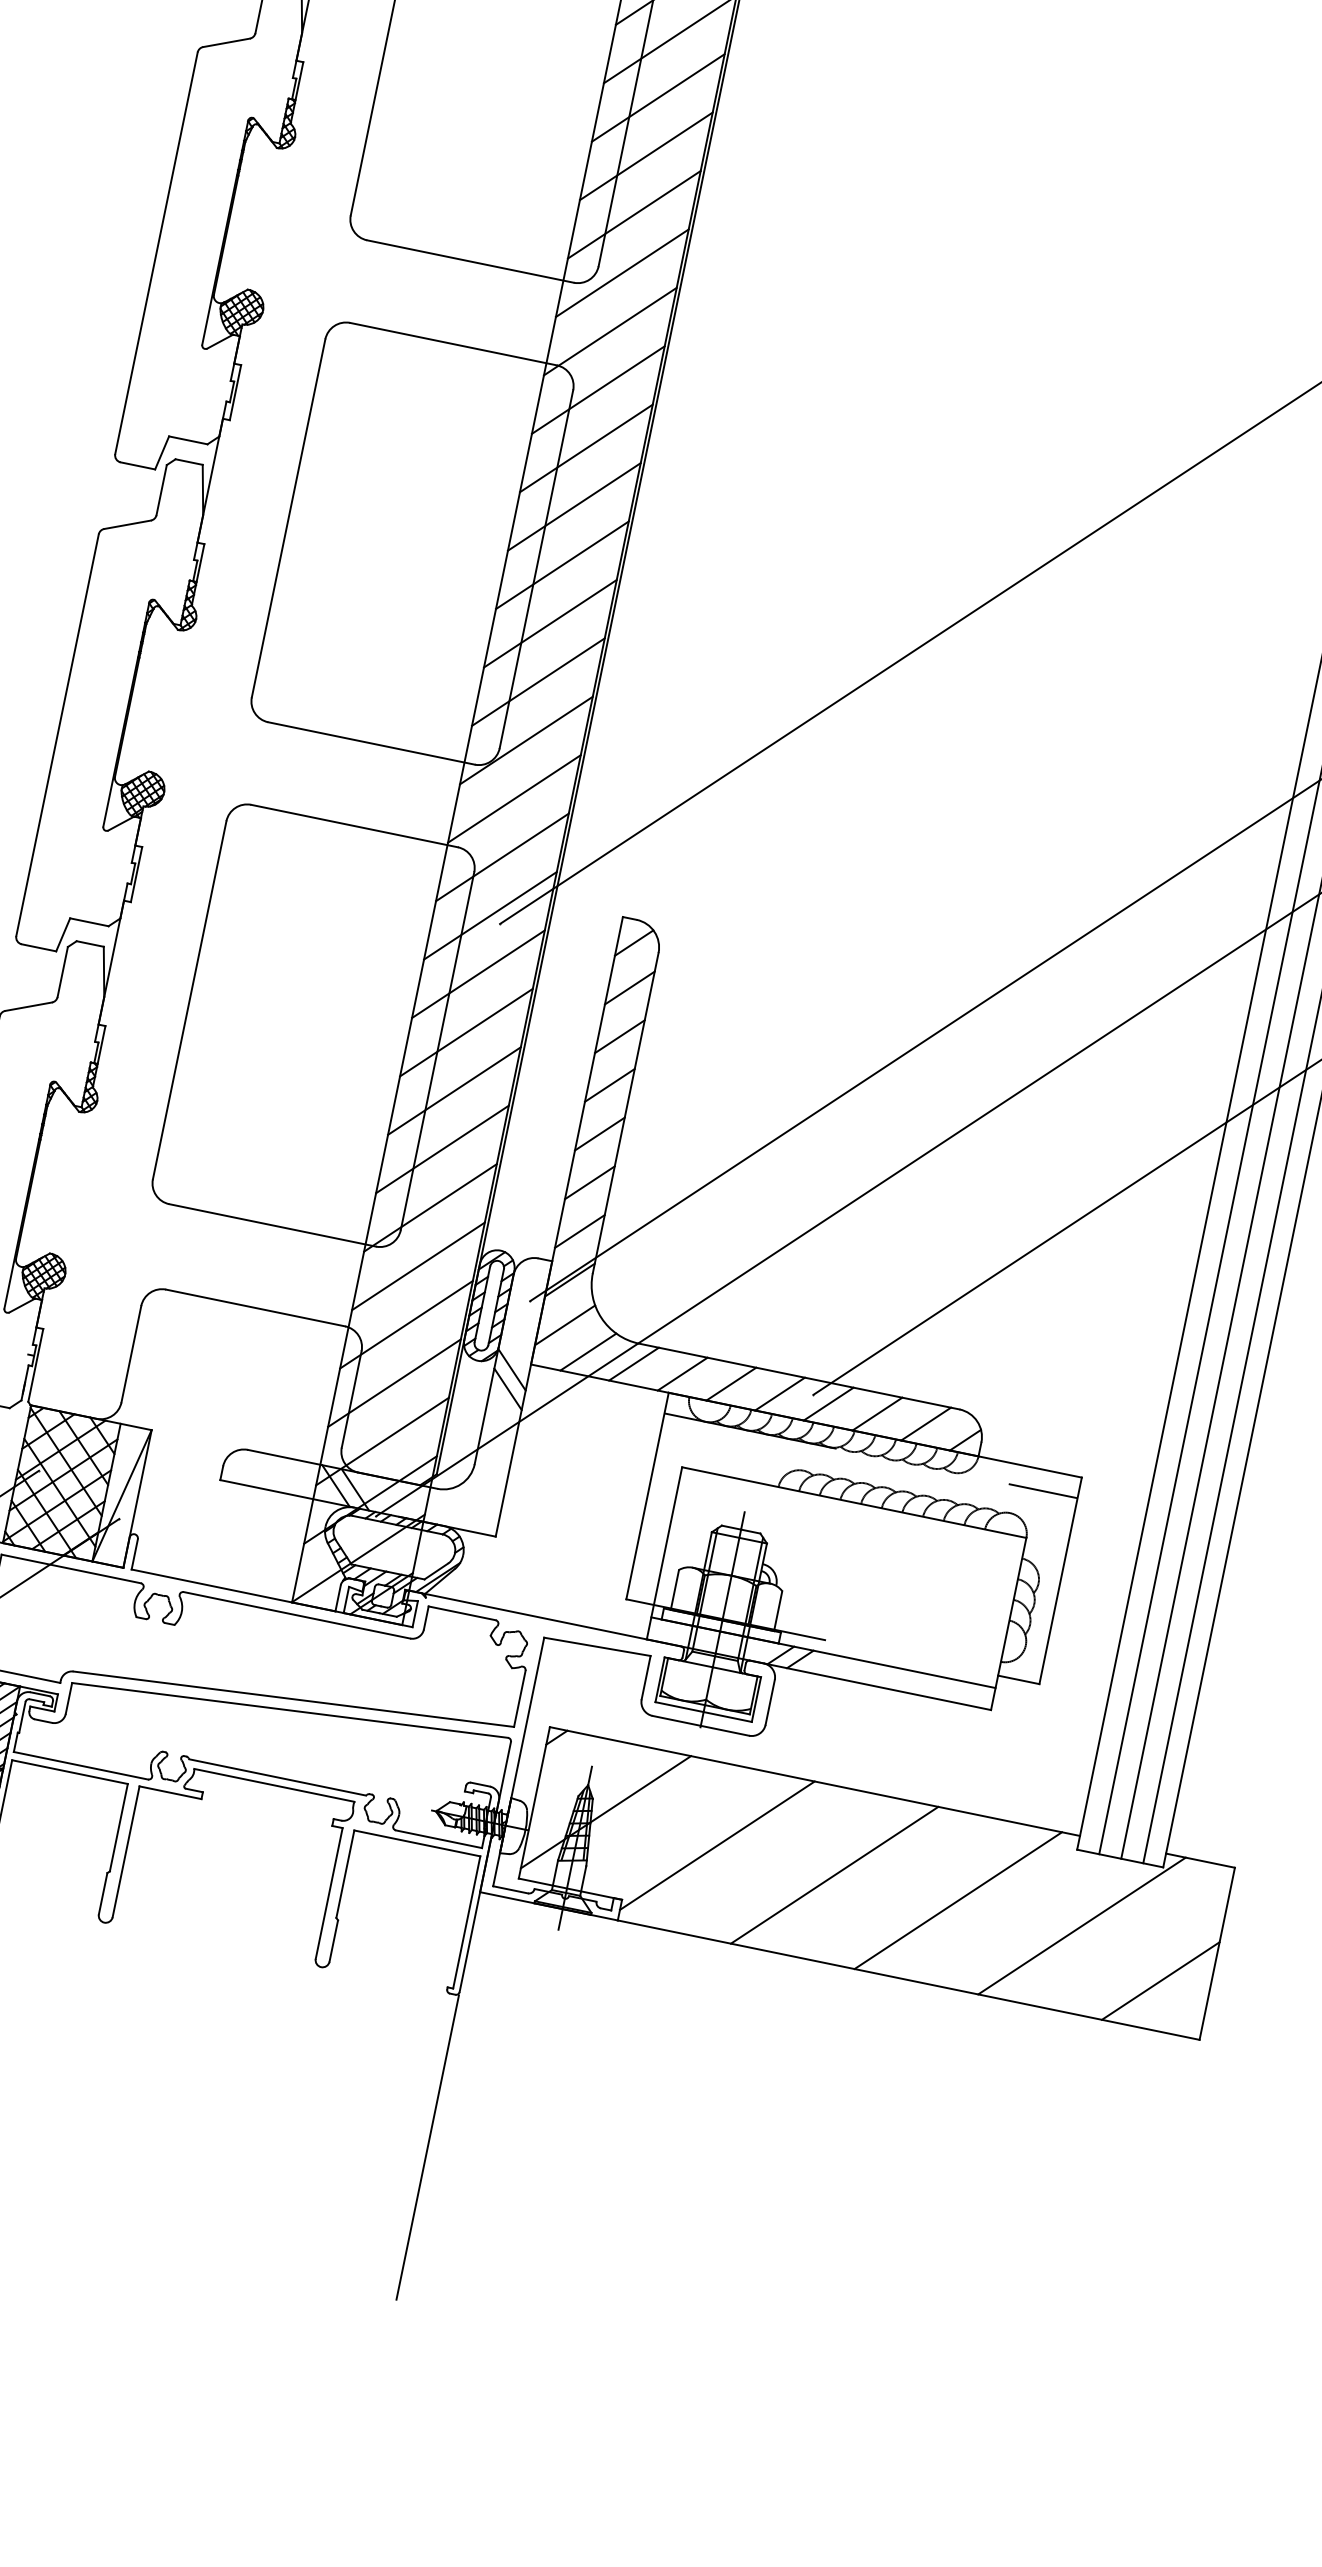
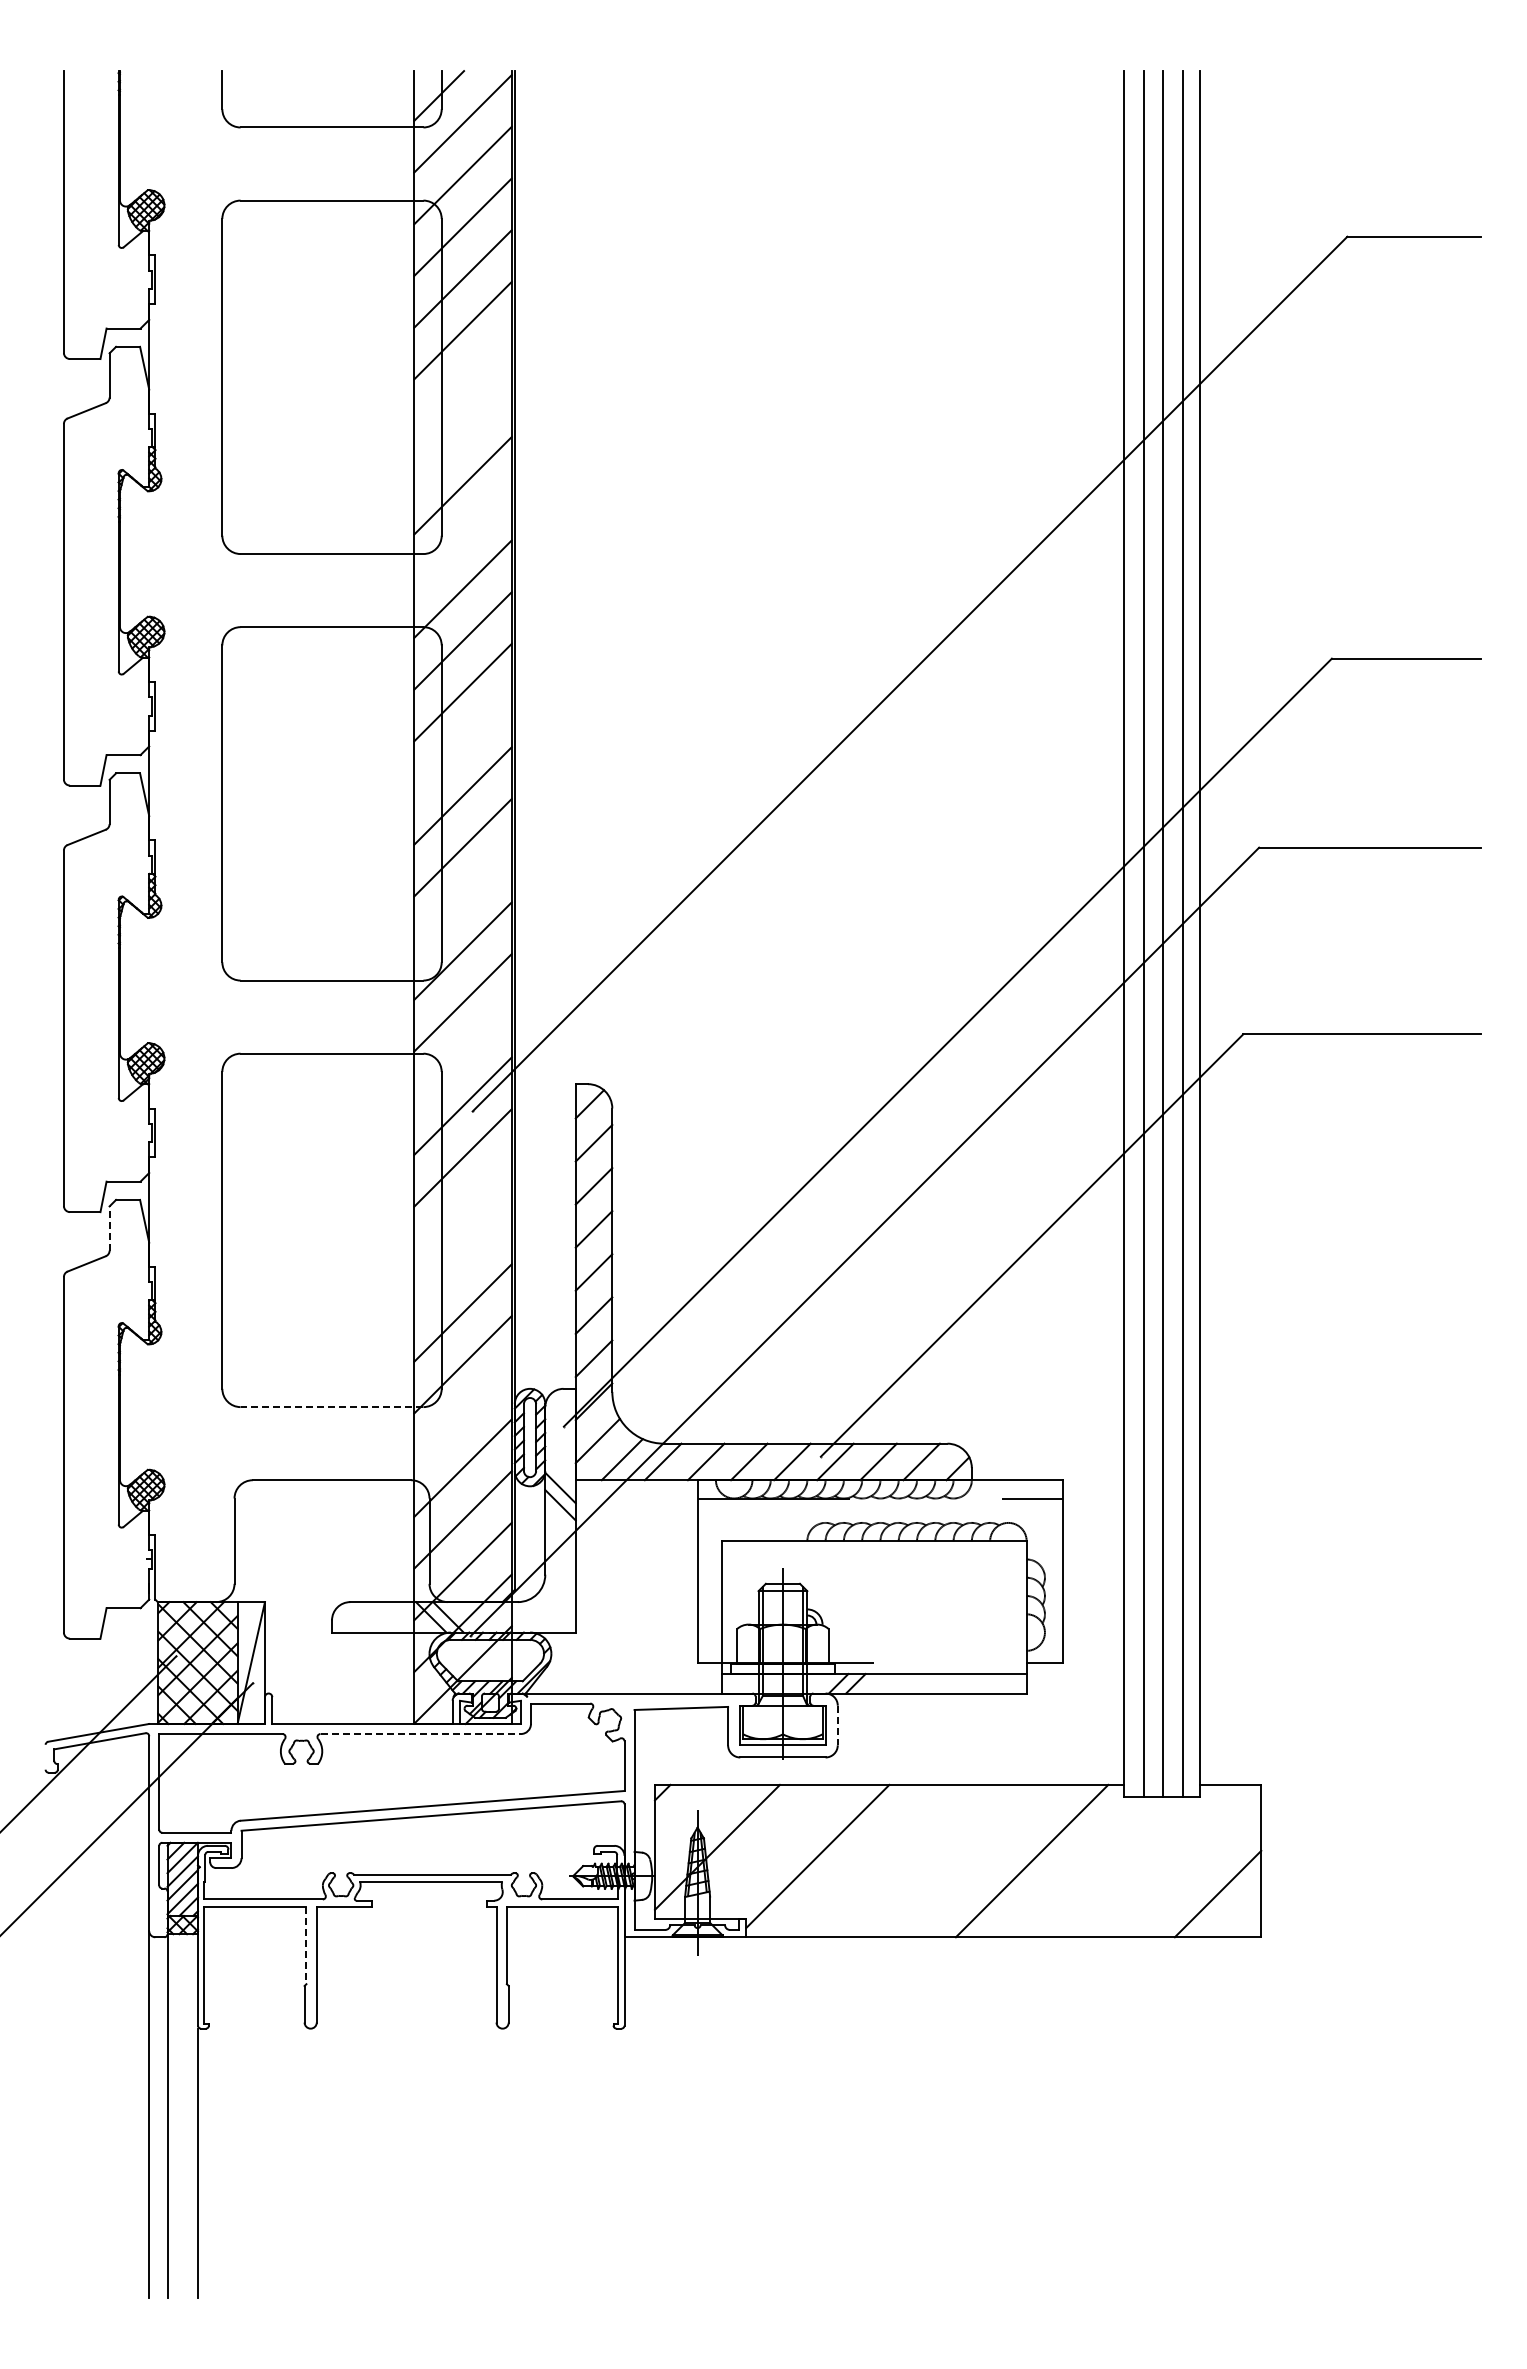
line: (657, 97) -> (462, 382), removed
line: (645, 155) -> (462, 433), removed
line: (621, 273) -> (462, 537), removed
line: (573, 506) -> (462, 744), removed
line: (537, 682) -> (462, 899), removed
line: (501, 857) -> (462, 1054), removed
line: (62, 971) -> (109, 1228), solid -> dashed
line: (465, 1032) -> (462, 1209), removed
line: (453, 1091) -> (462, 1261), removed
line: (271, 1225) -> (331, 1407), solid -> dashed
line: (417, 1266) -> (462, 1416), removed
line: (297, 1616) -> (421, 1734), solid -> dashed
line: (769, 1702) -> (837, 1725), solid -> dashed
line: (118, 1827) -> (306, 1945), solid -> dashed
line: (834, 1874) -> (922, 1860), removed
line: (1082, 1925) -> (1141, 1860), removed
line: (427, 2146) -> (624, 2162), removed

